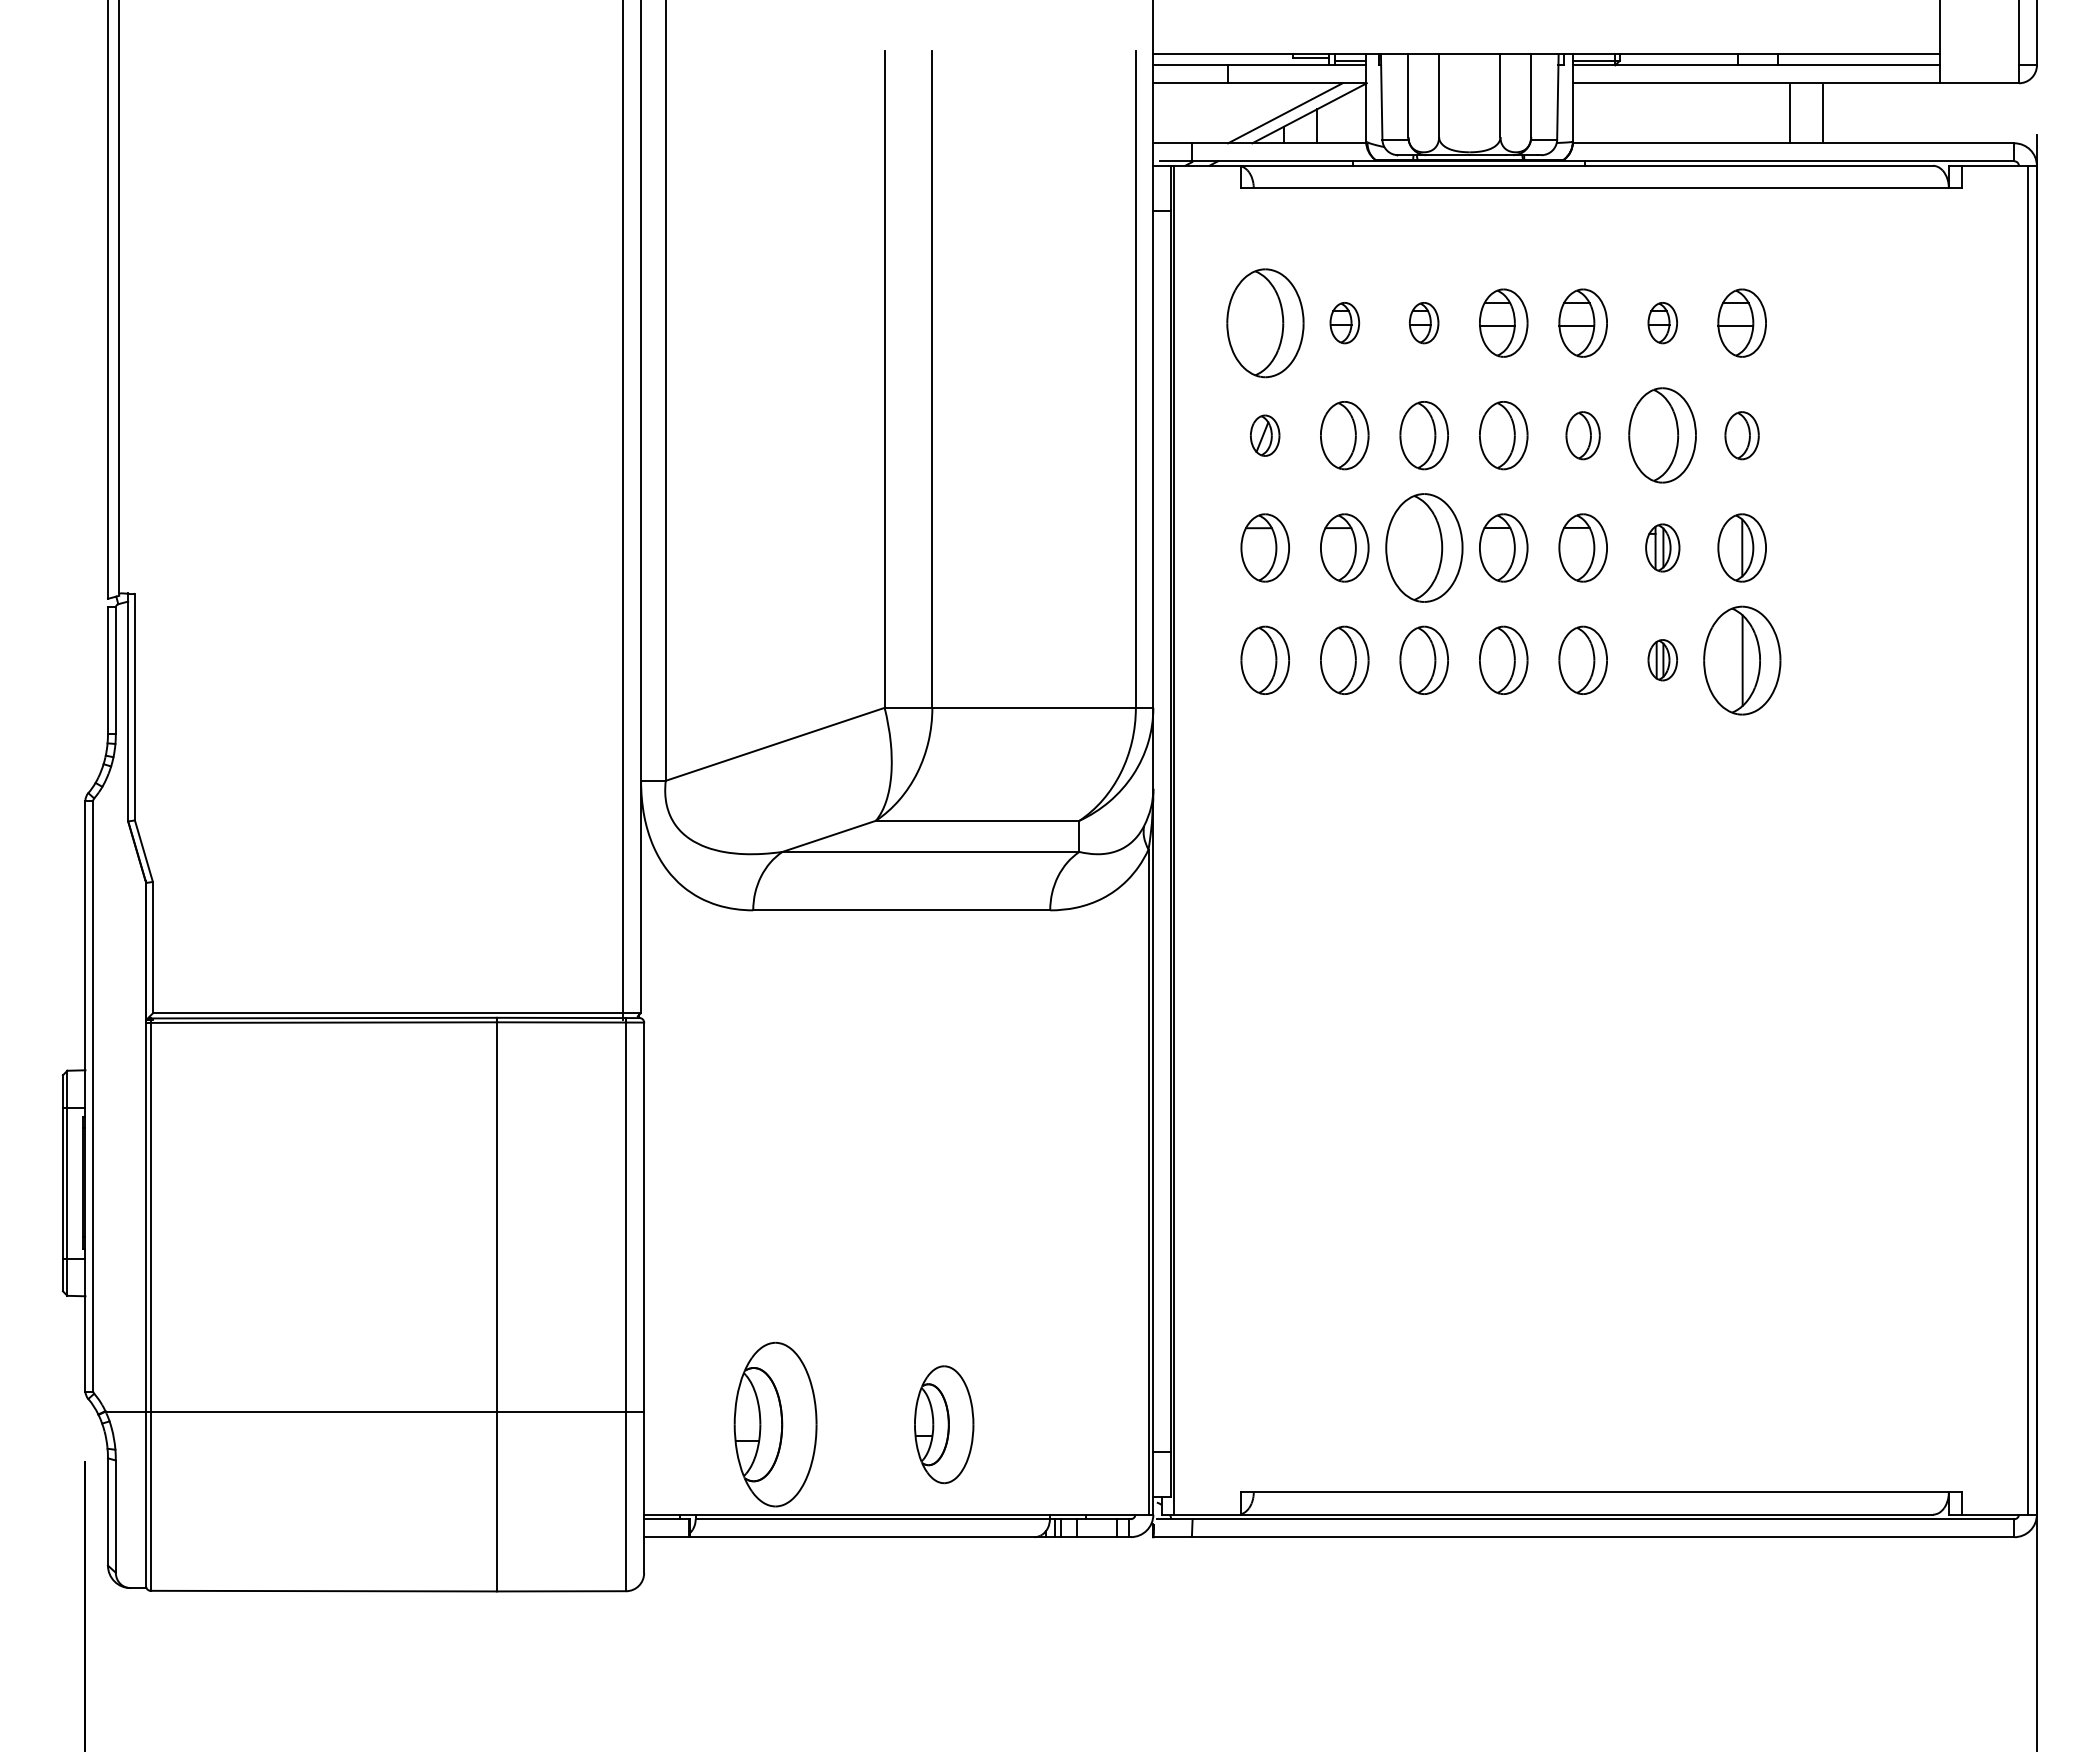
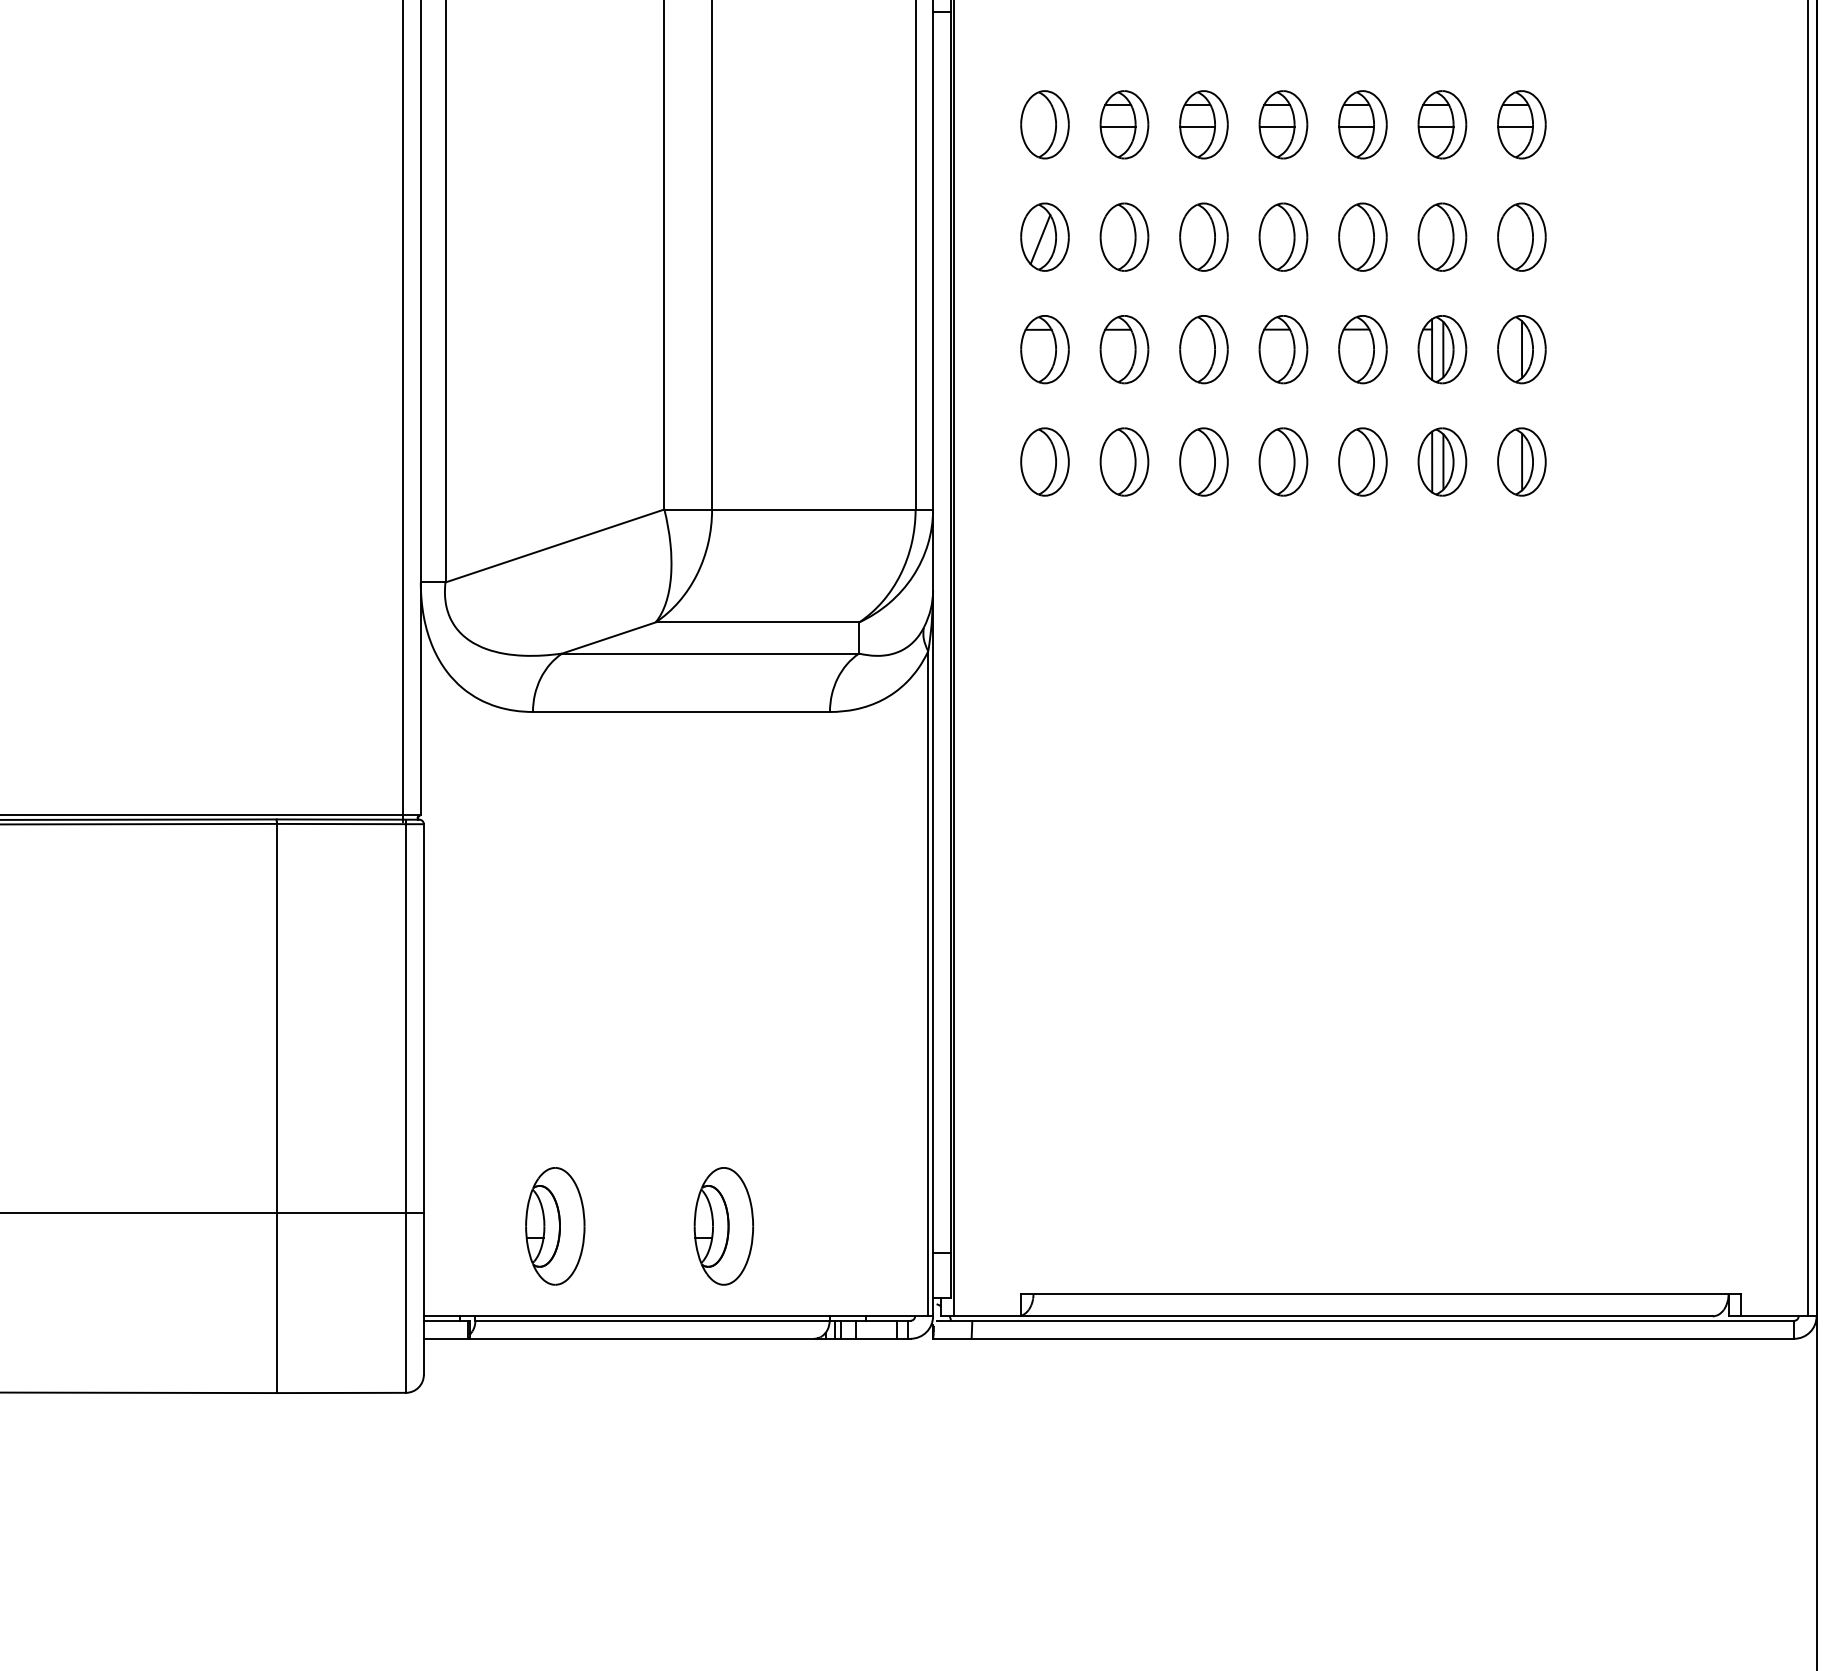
part: (1264, 322) -> (1044, 124), size x0.62
part: (1344, 322) -> (1124, 124), size x1.67
part: (1423, 322) -> (1203, 124), size x1.67
part: (1662, 322) -> (1442, 124), size x1.67
part: (1264, 435) -> (1044, 237), size x1.67
part: (1582, 435) -> (1362, 237), size x1.43
part: (1662, 435) -> (1442, 237), size x0.71
part: (1741, 435) -> (1521, 237), size x1.43
part: (1423, 547) -> (1203, 349), size x0.62
part: (1662, 547) -> (1442, 349), size x1.43
part: (1662, 659) -> (1442, 461), size x1.67
part: (1741, 659) -> (1521, 461), size x0.62
part: (775, 1424) -> (555, 1226), size x0.71

